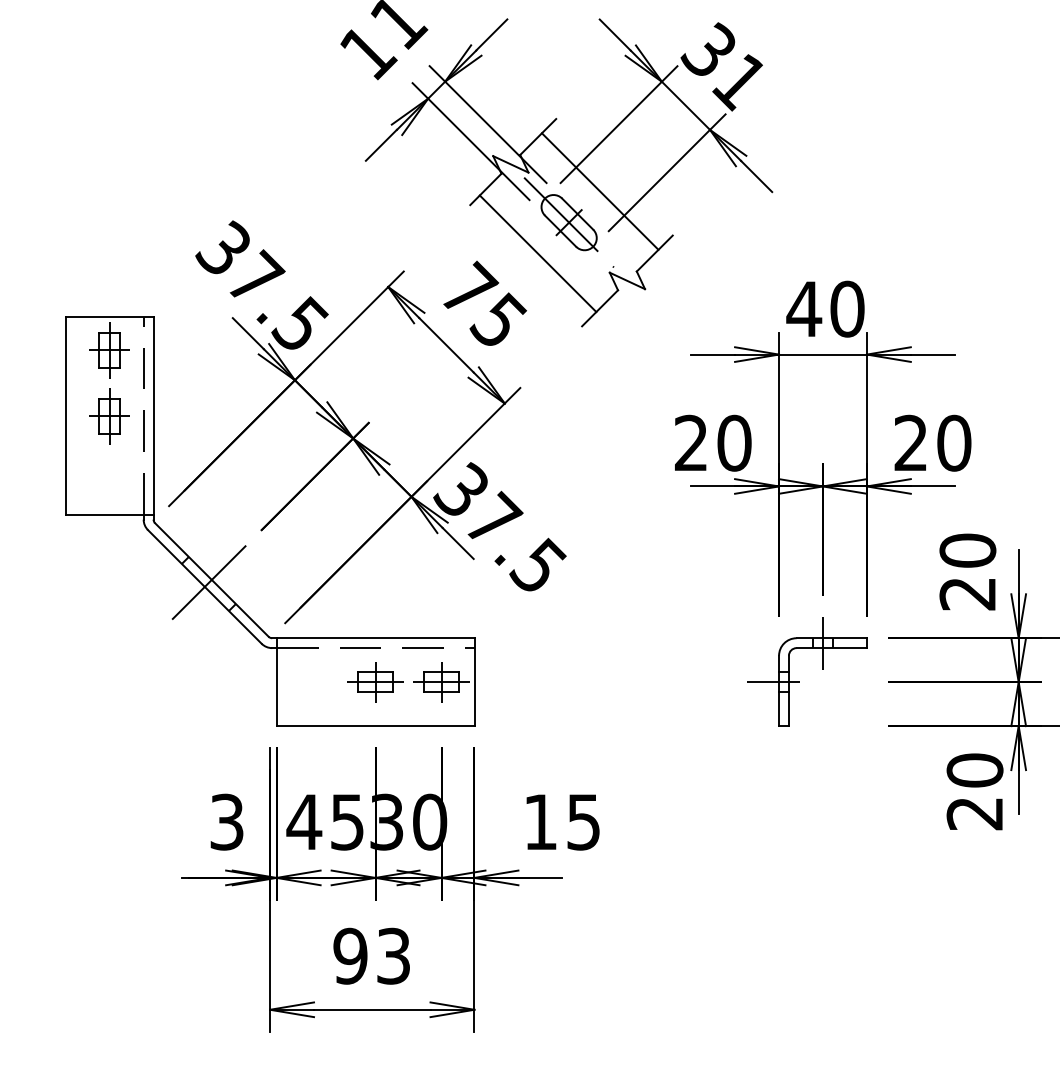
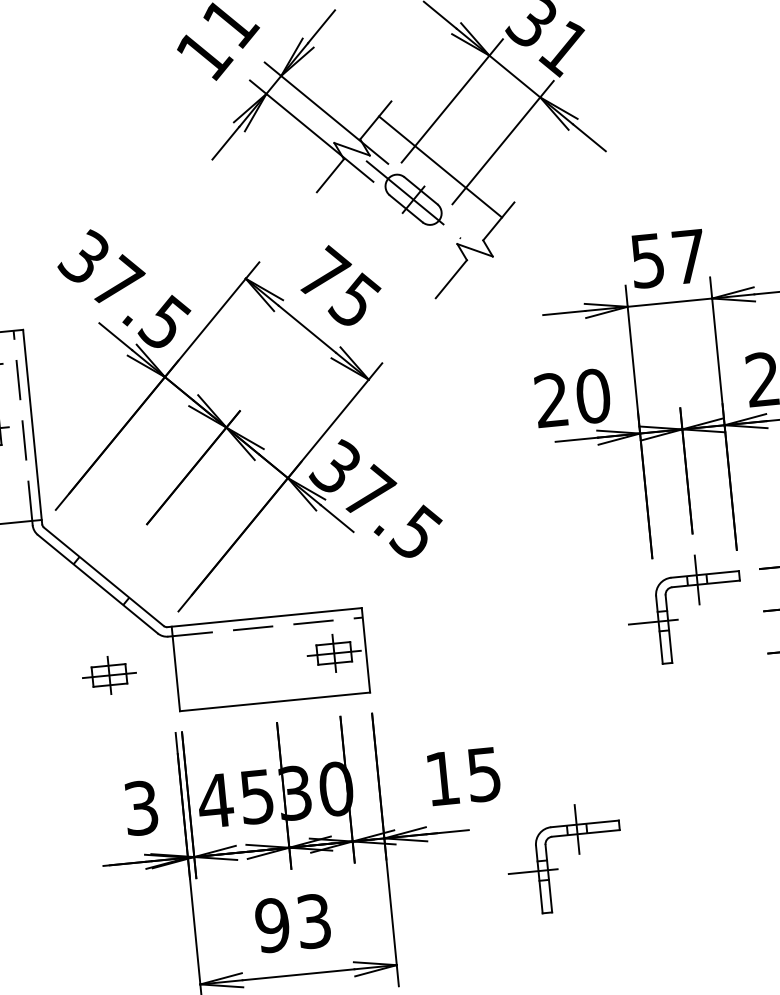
line: (537, 253) -> (386, 232), removed
text: (825, 308) -> (668, 258), 40 -> 57
line: (208, 583) -> (101, 580), removed
part: (375, 682) -> (109, 675), moved
part: (650, 926) -> (558, 868), added

